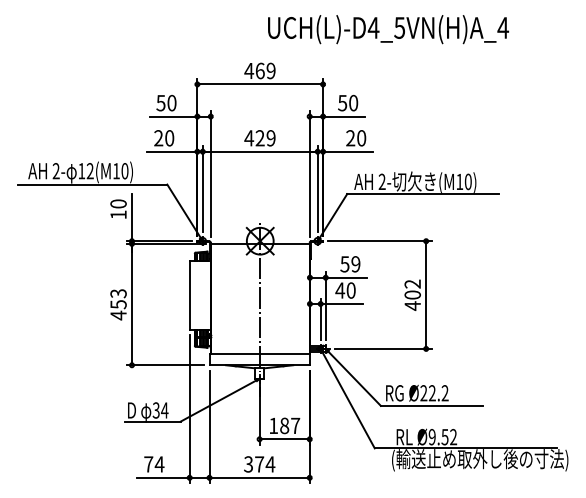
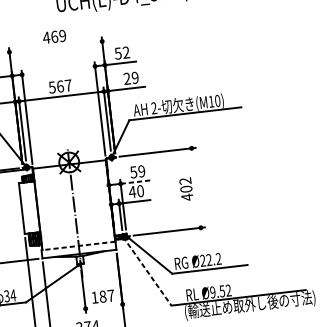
line: (260, 84) -> (56, 46), removed
text: (353, 103) -> (126, 52), 50 -> 52
text: (259, 138) -> (59, 86), 429 -> 567
text: (361, 138) -> (135, 78), 20 -> 29
line: (346, 277) -> (135, 181), solid -> dashed
line: (426, 294) -> (196, 187), removed
line: (259, 354) -> (78, 246), solid -> dashed
line: (347, 398) -> (147, 271), solid -> dashed
line: (284, 439) -> (104, 306), removed

